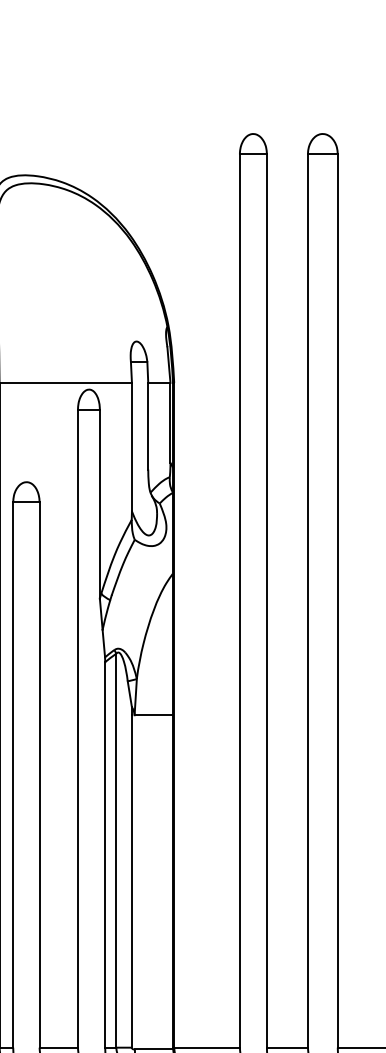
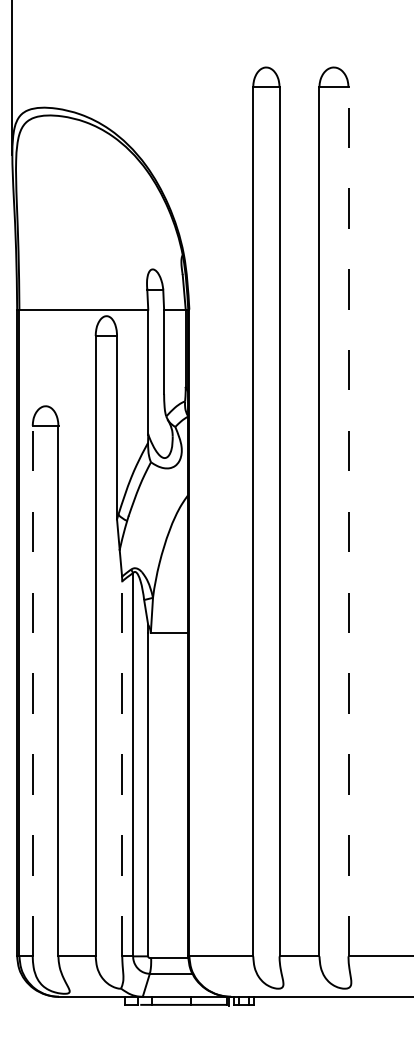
line: (337, 600) -> (348, 521), solid -> dashed
line: (12, 774) -> (32, 690), solid -> dashed
line: (105, 854) -> (122, 768), solid -> dashed

